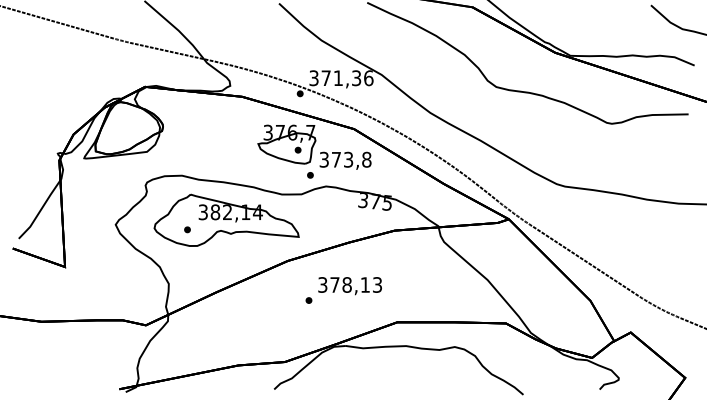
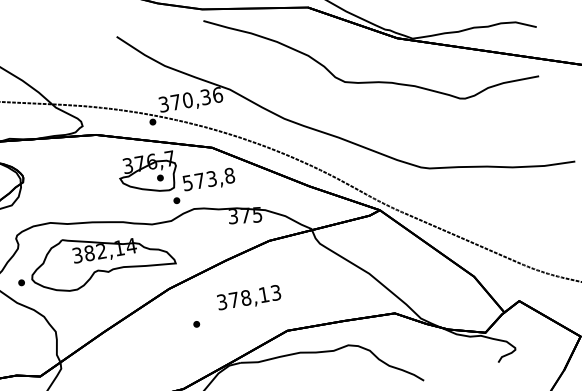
text: (338, 78) -> (188, 100), 371,36 -> 370,36
text: (324, 158) -> (187, 181), 373,8 -> 573,8
part: (187, 229) -> (21, 282), moved
text: (349, 286) -> (248, 299), moved

